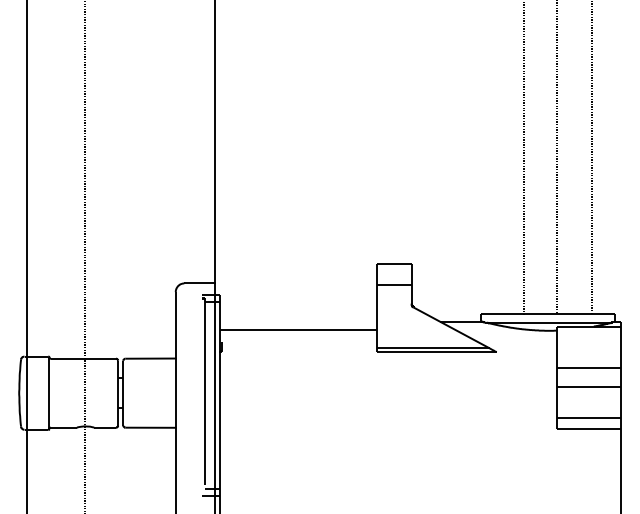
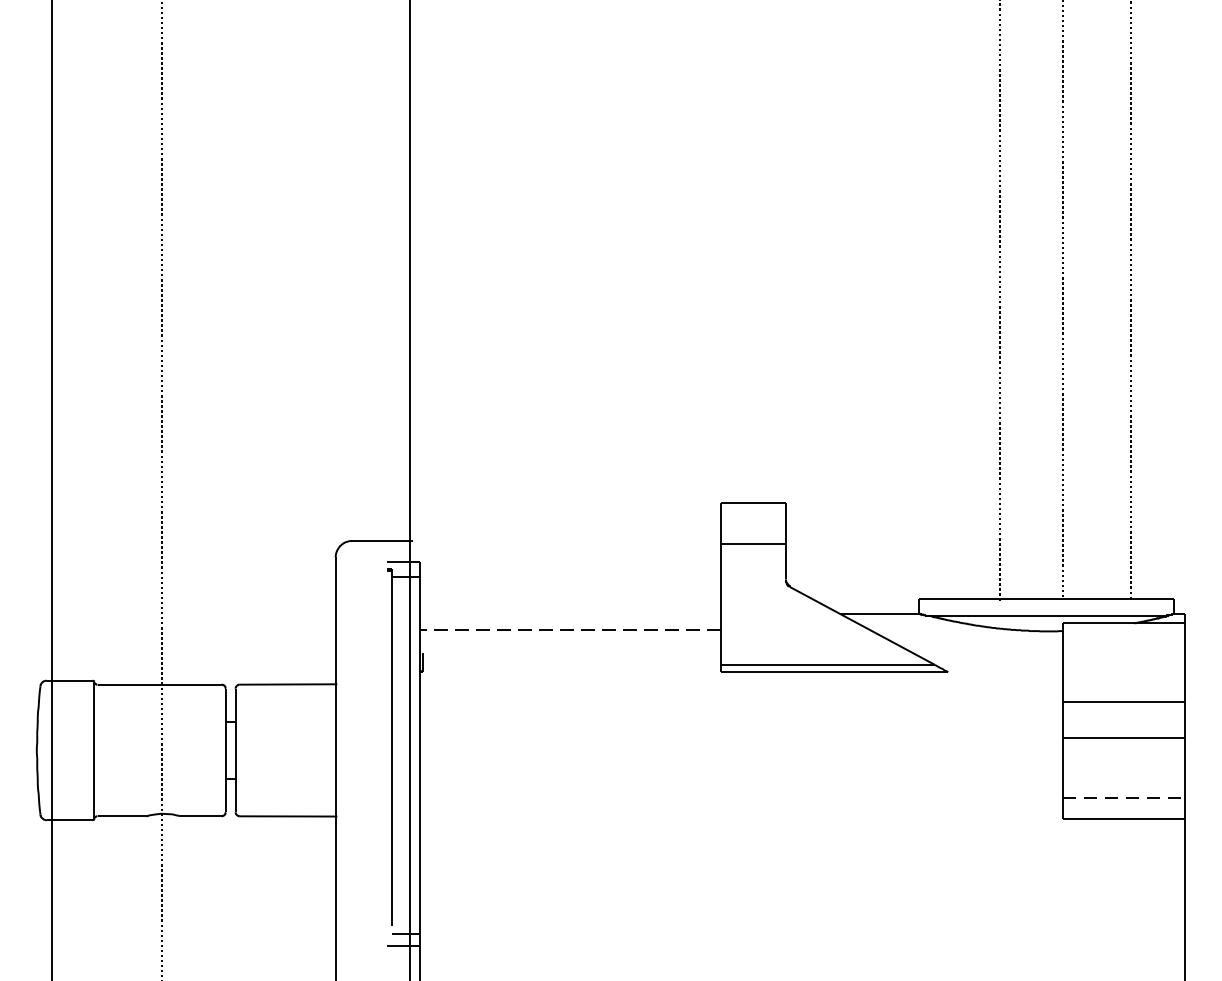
line: (298, 330) -> (569, 630), solid -> dashed
line: (589, 418) -> (1125, 798), solid -> dashed

